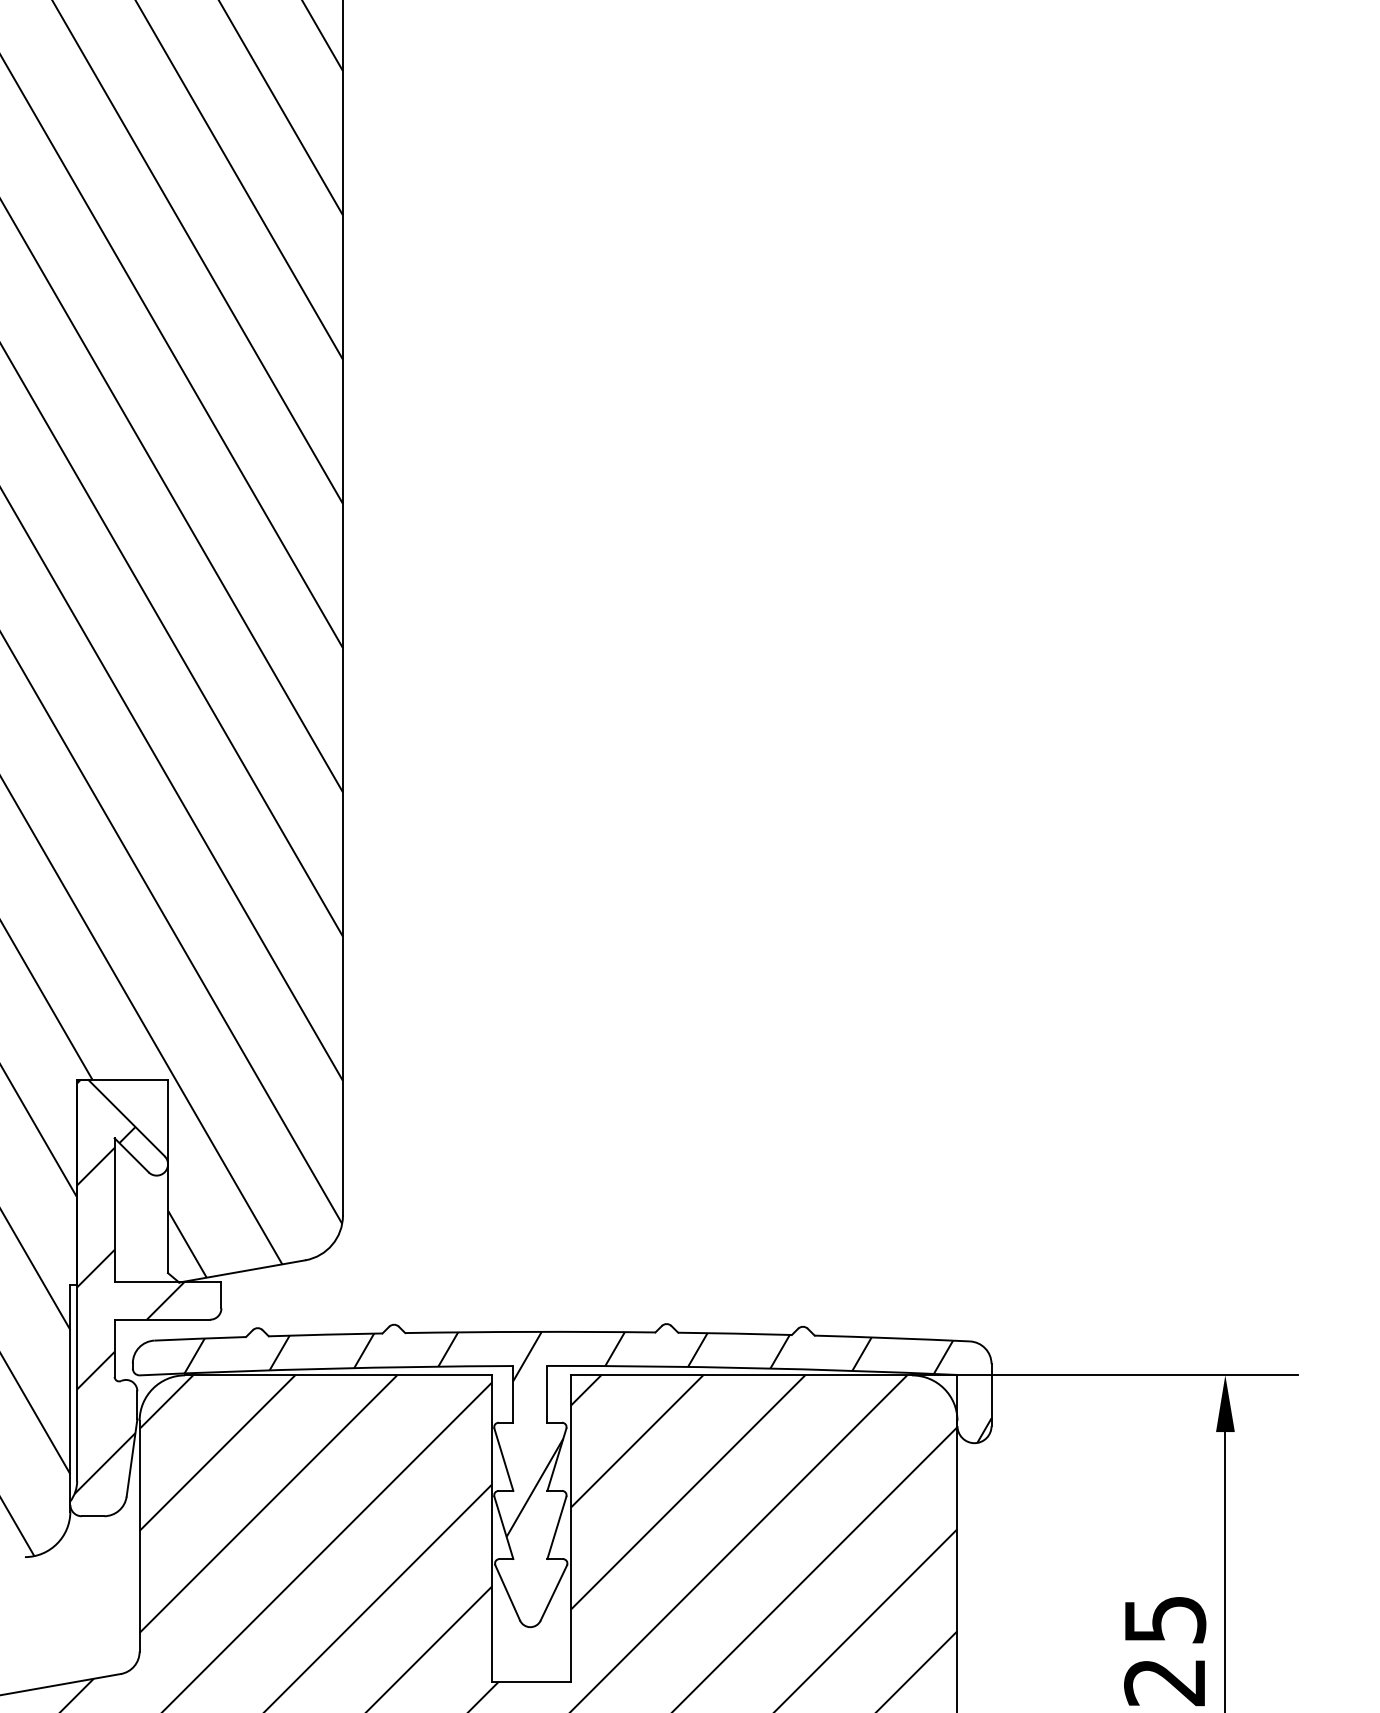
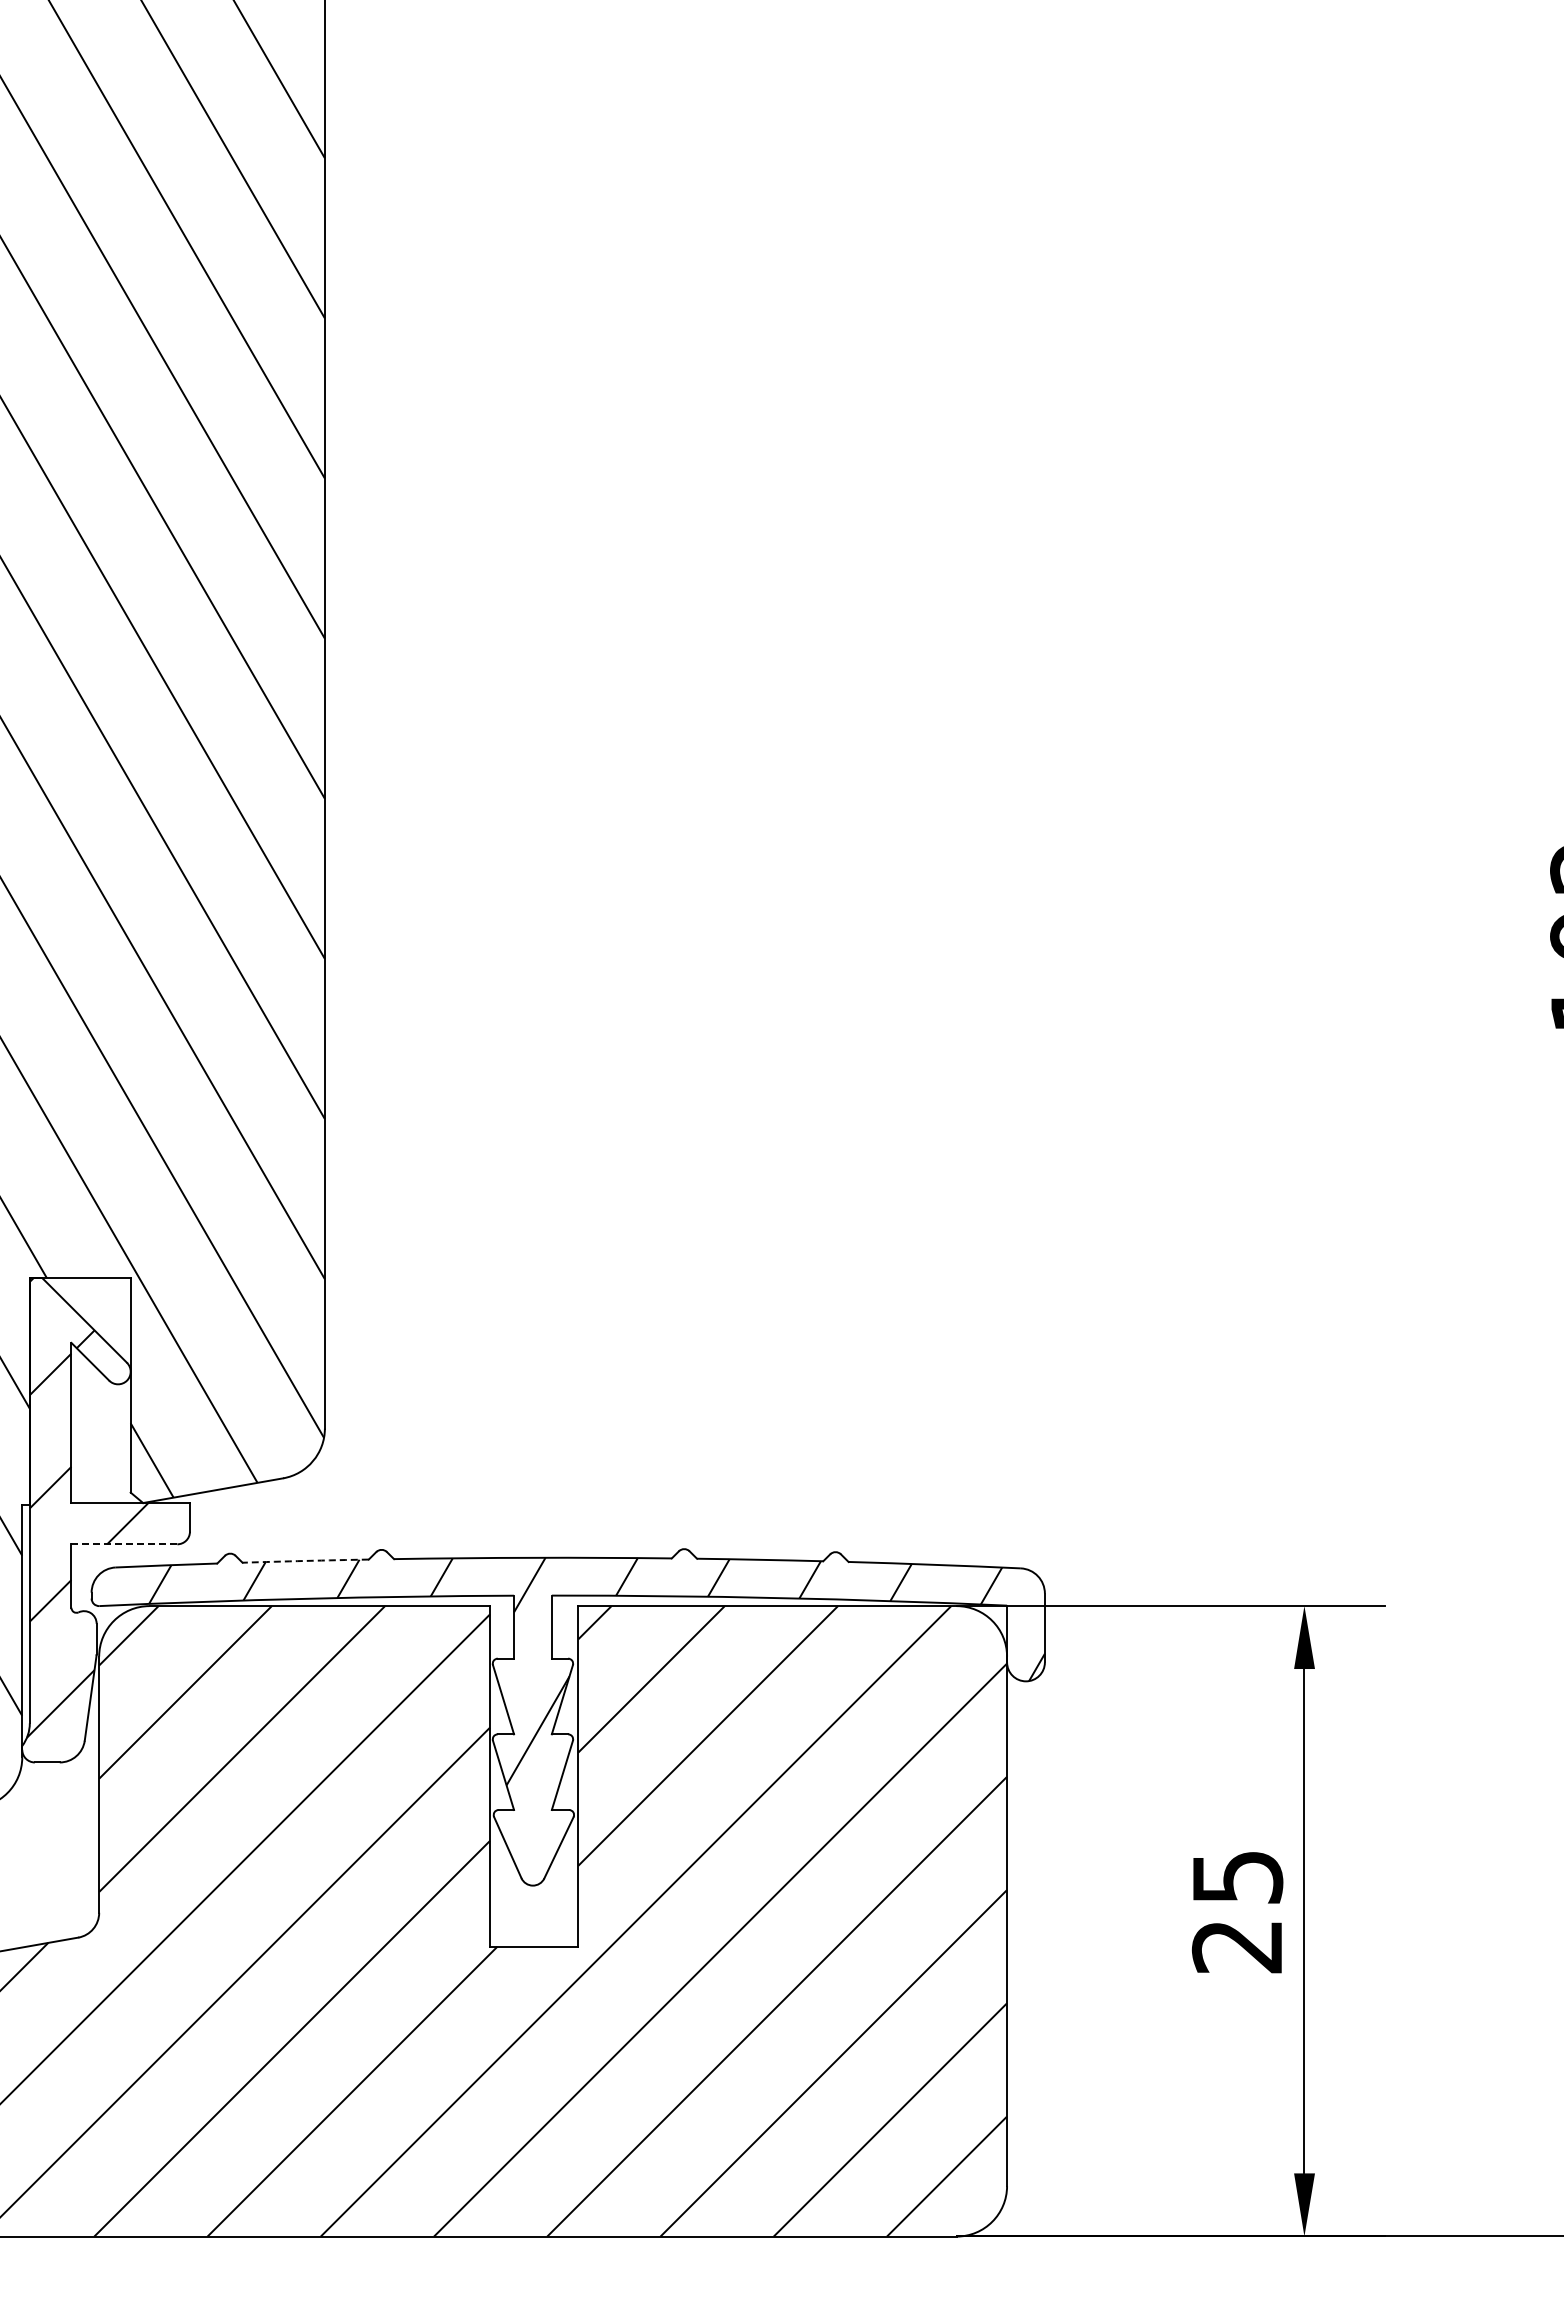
line: (162, 1319) -> (124, 1544), solid -> dashed
arc: (325, 1334) -> (305, 1560), solid -> dashed

